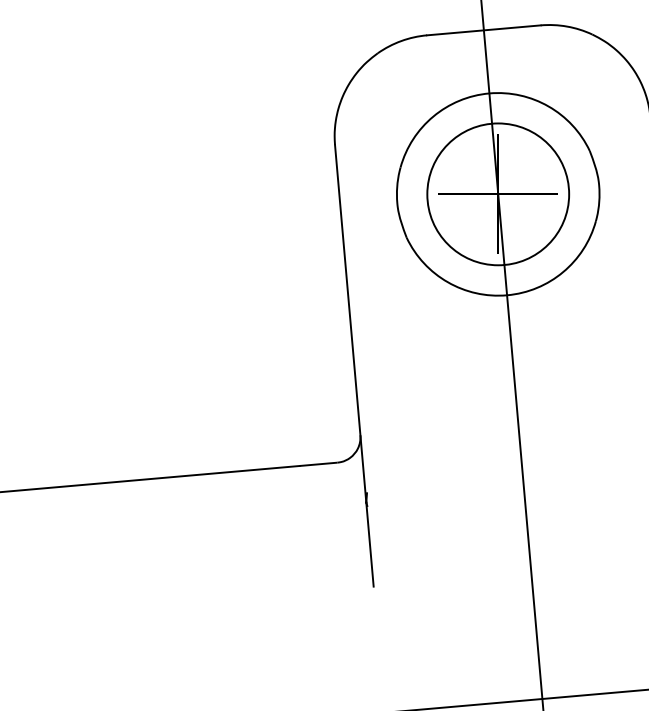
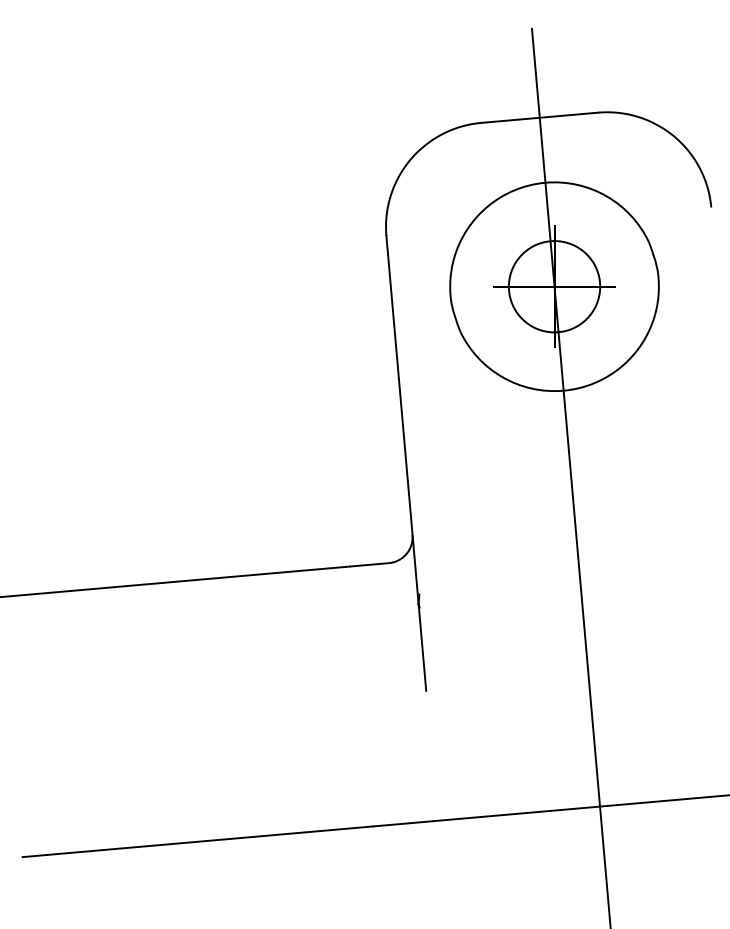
circle: (498, 194) -> (554, 286), size x0.62

